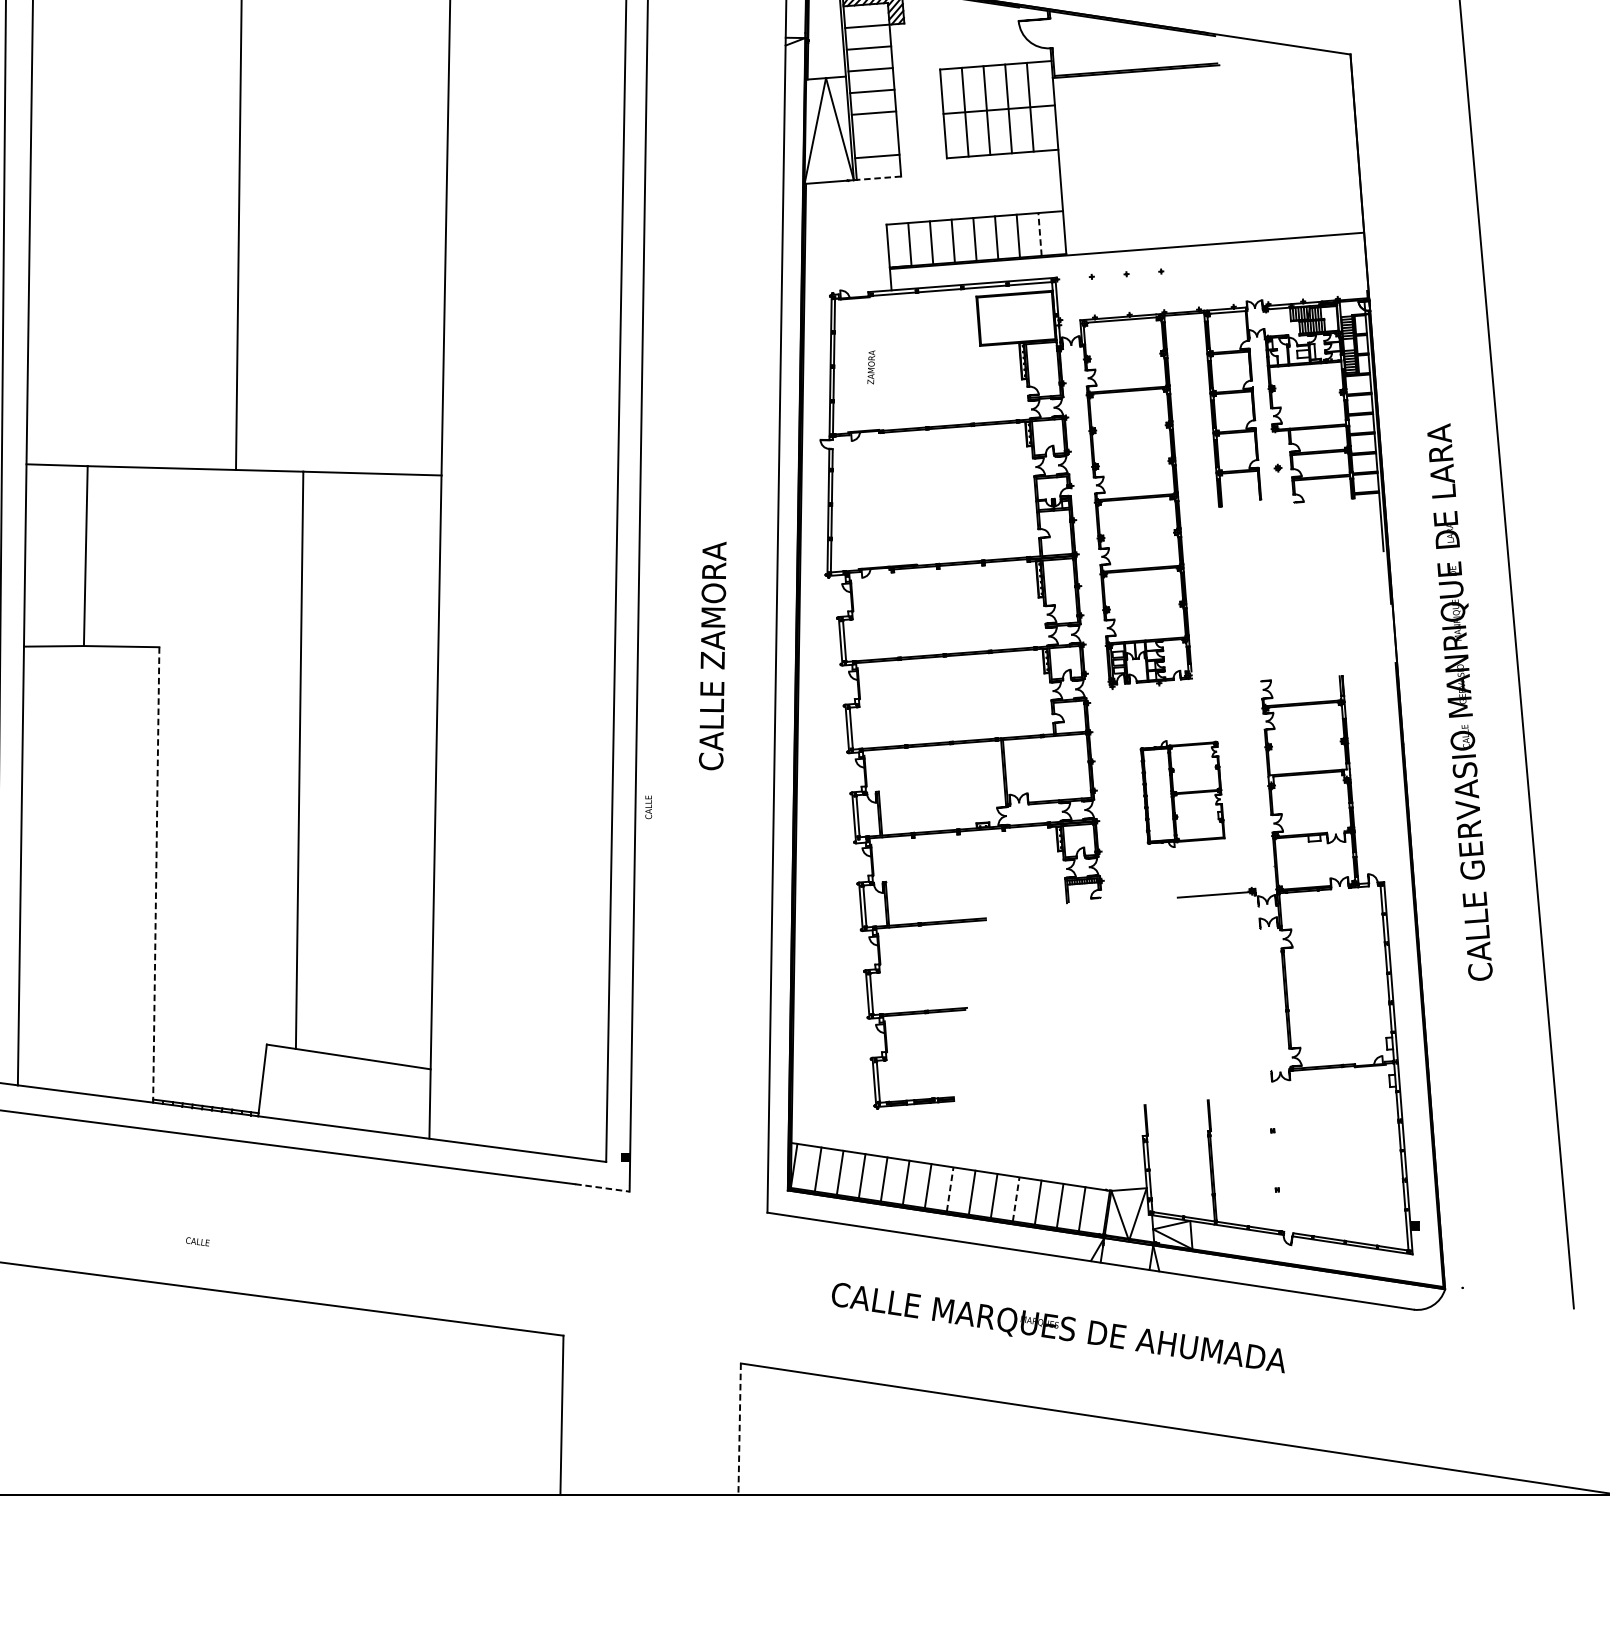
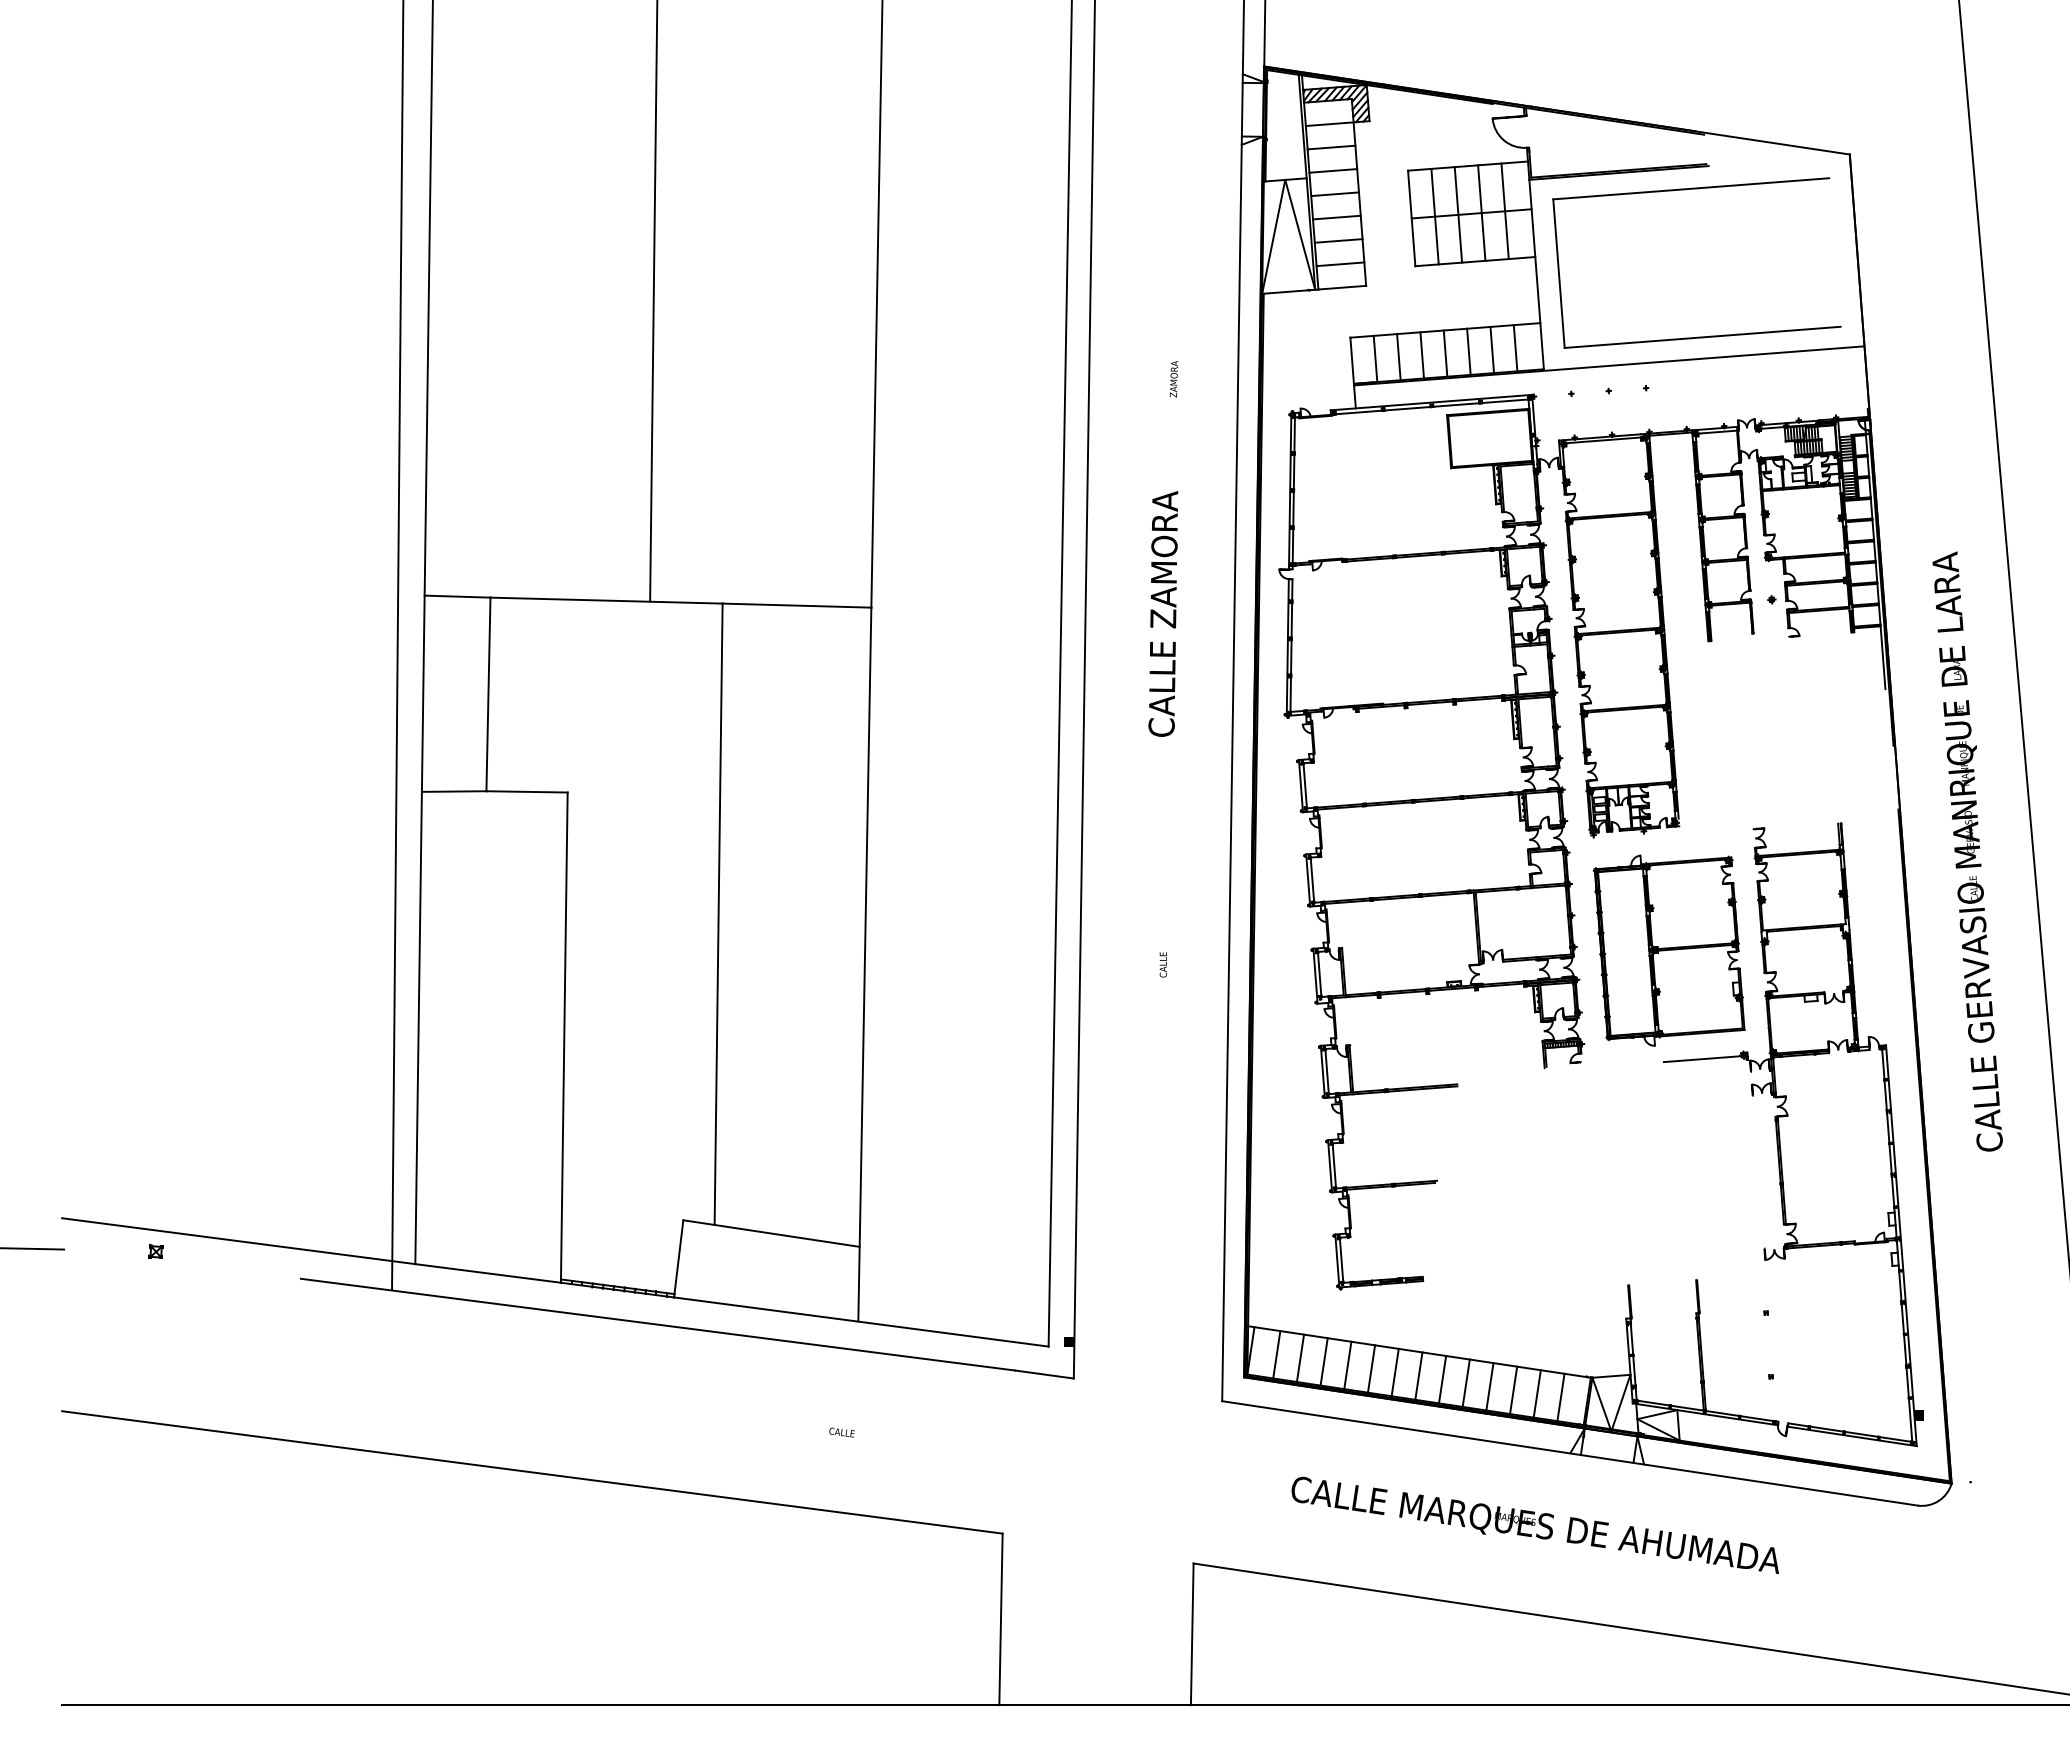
part: (1198, 87) -> (1686, 190), added
line: (875, 134) -> (1338, 240), added
line: (879, 178) -> (1342, 287), dashed -> solid
line: (1039, 233) -> (1515, 347), dashed -> solid
text: (870, 367) -> (1173, 379), moved
text: (712, 655) -> (1163, 613), moved
part: (1182, 793) -> (1668, 950), size x1.67
text: (647, 806) -> (1162, 964), moved
line: (156, 875) -> (564, 1038), dashed -> solid
line: (602, 1187) -> (1044, 1374), dashed -> solid
line: (949, 1189) -> (1418, 1376), dashed -> solid
line: (1015, 1199) -> (1489, 1386), dashed -> solid
text: (197, 1241) -> (841, 1432), moved
line: (739, 1429) -> (1192, 1634), dashed -> solid

